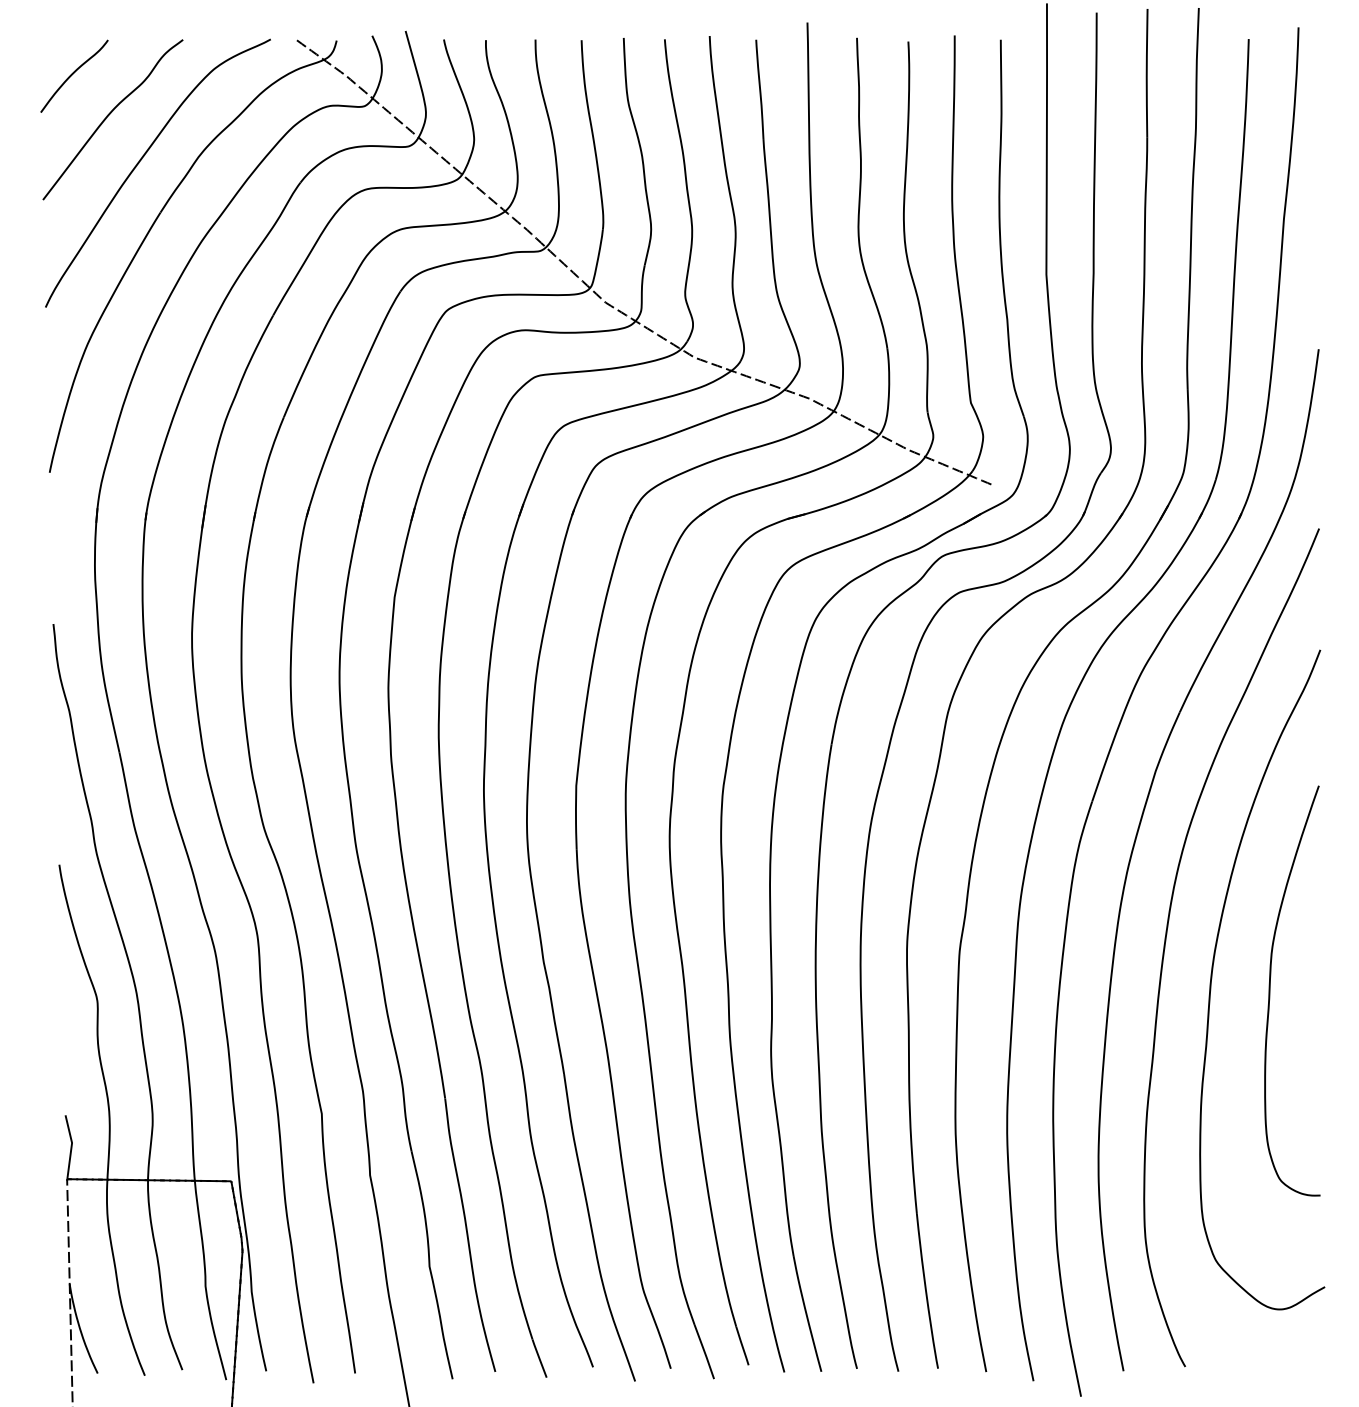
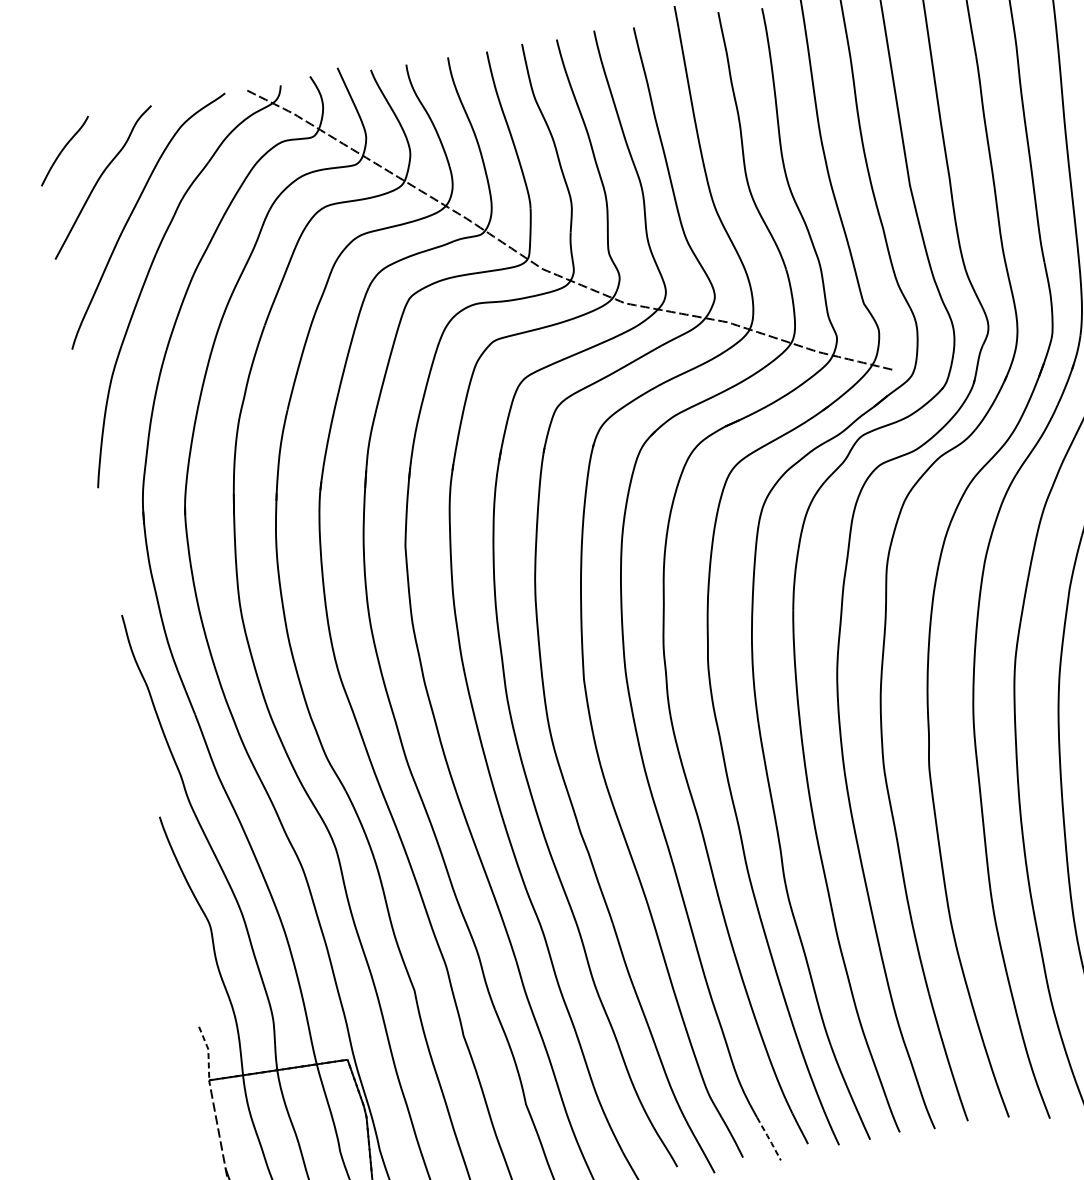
line: (71, 1147) -> (208, 1053), solid -> dashed
line: (704, 1352) -> (769, 1139), solid -> dashed

